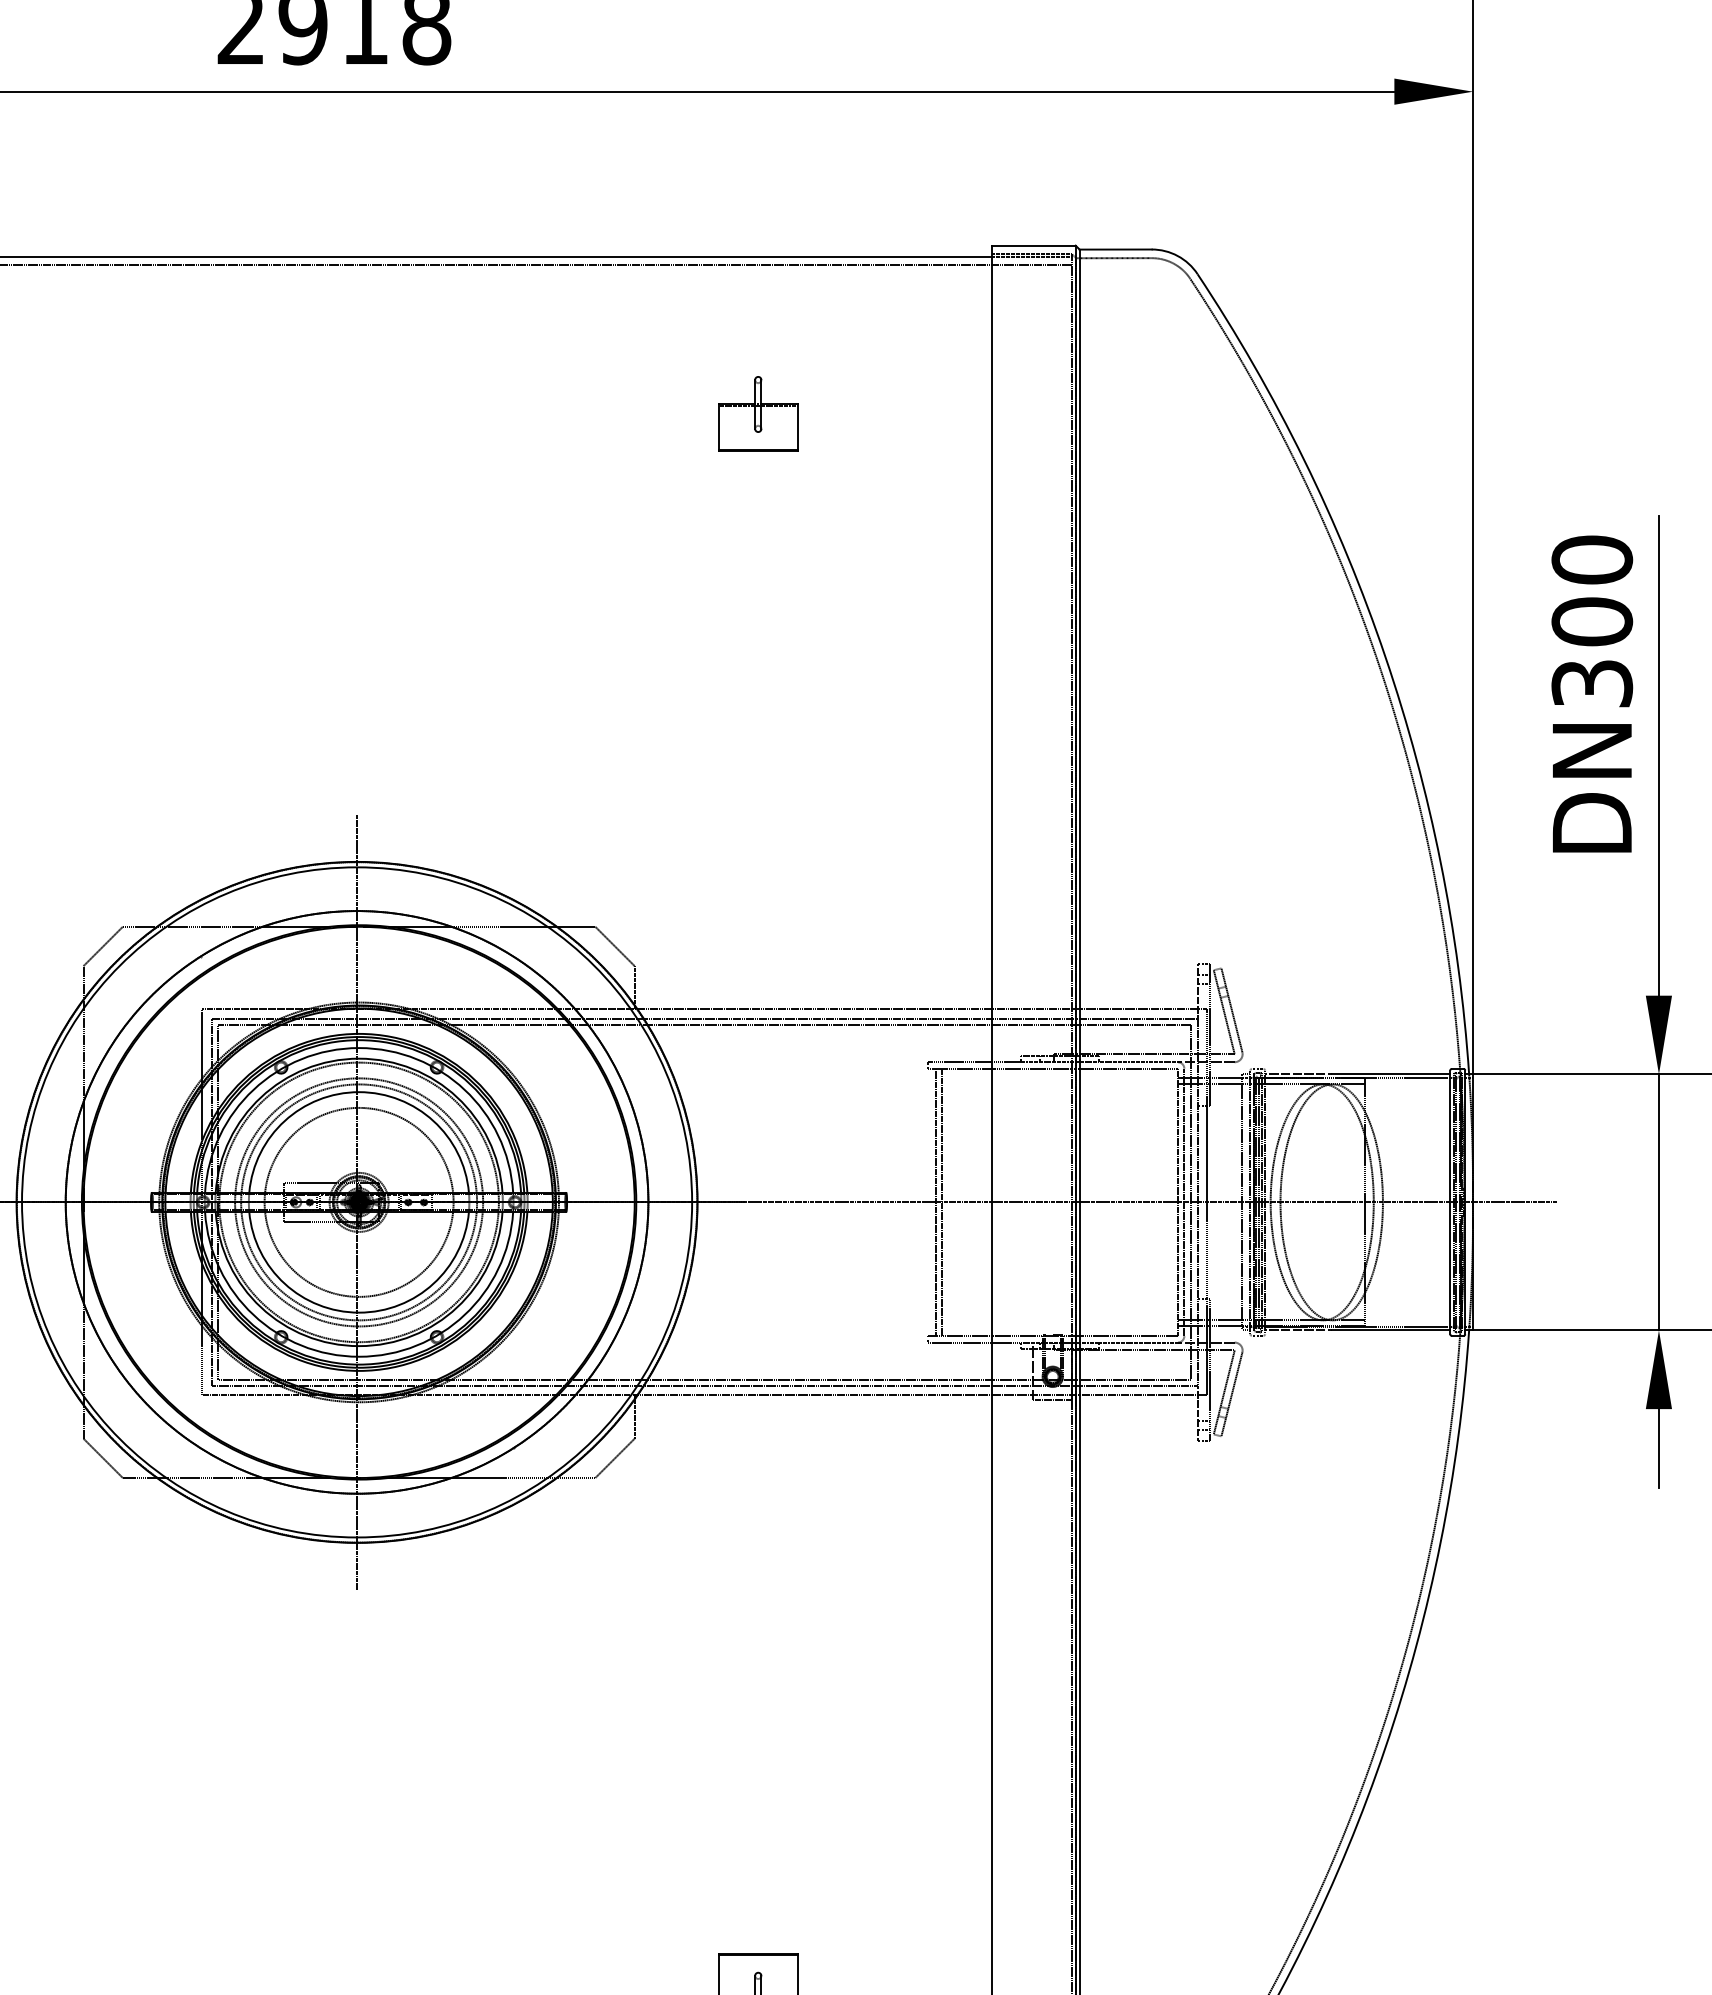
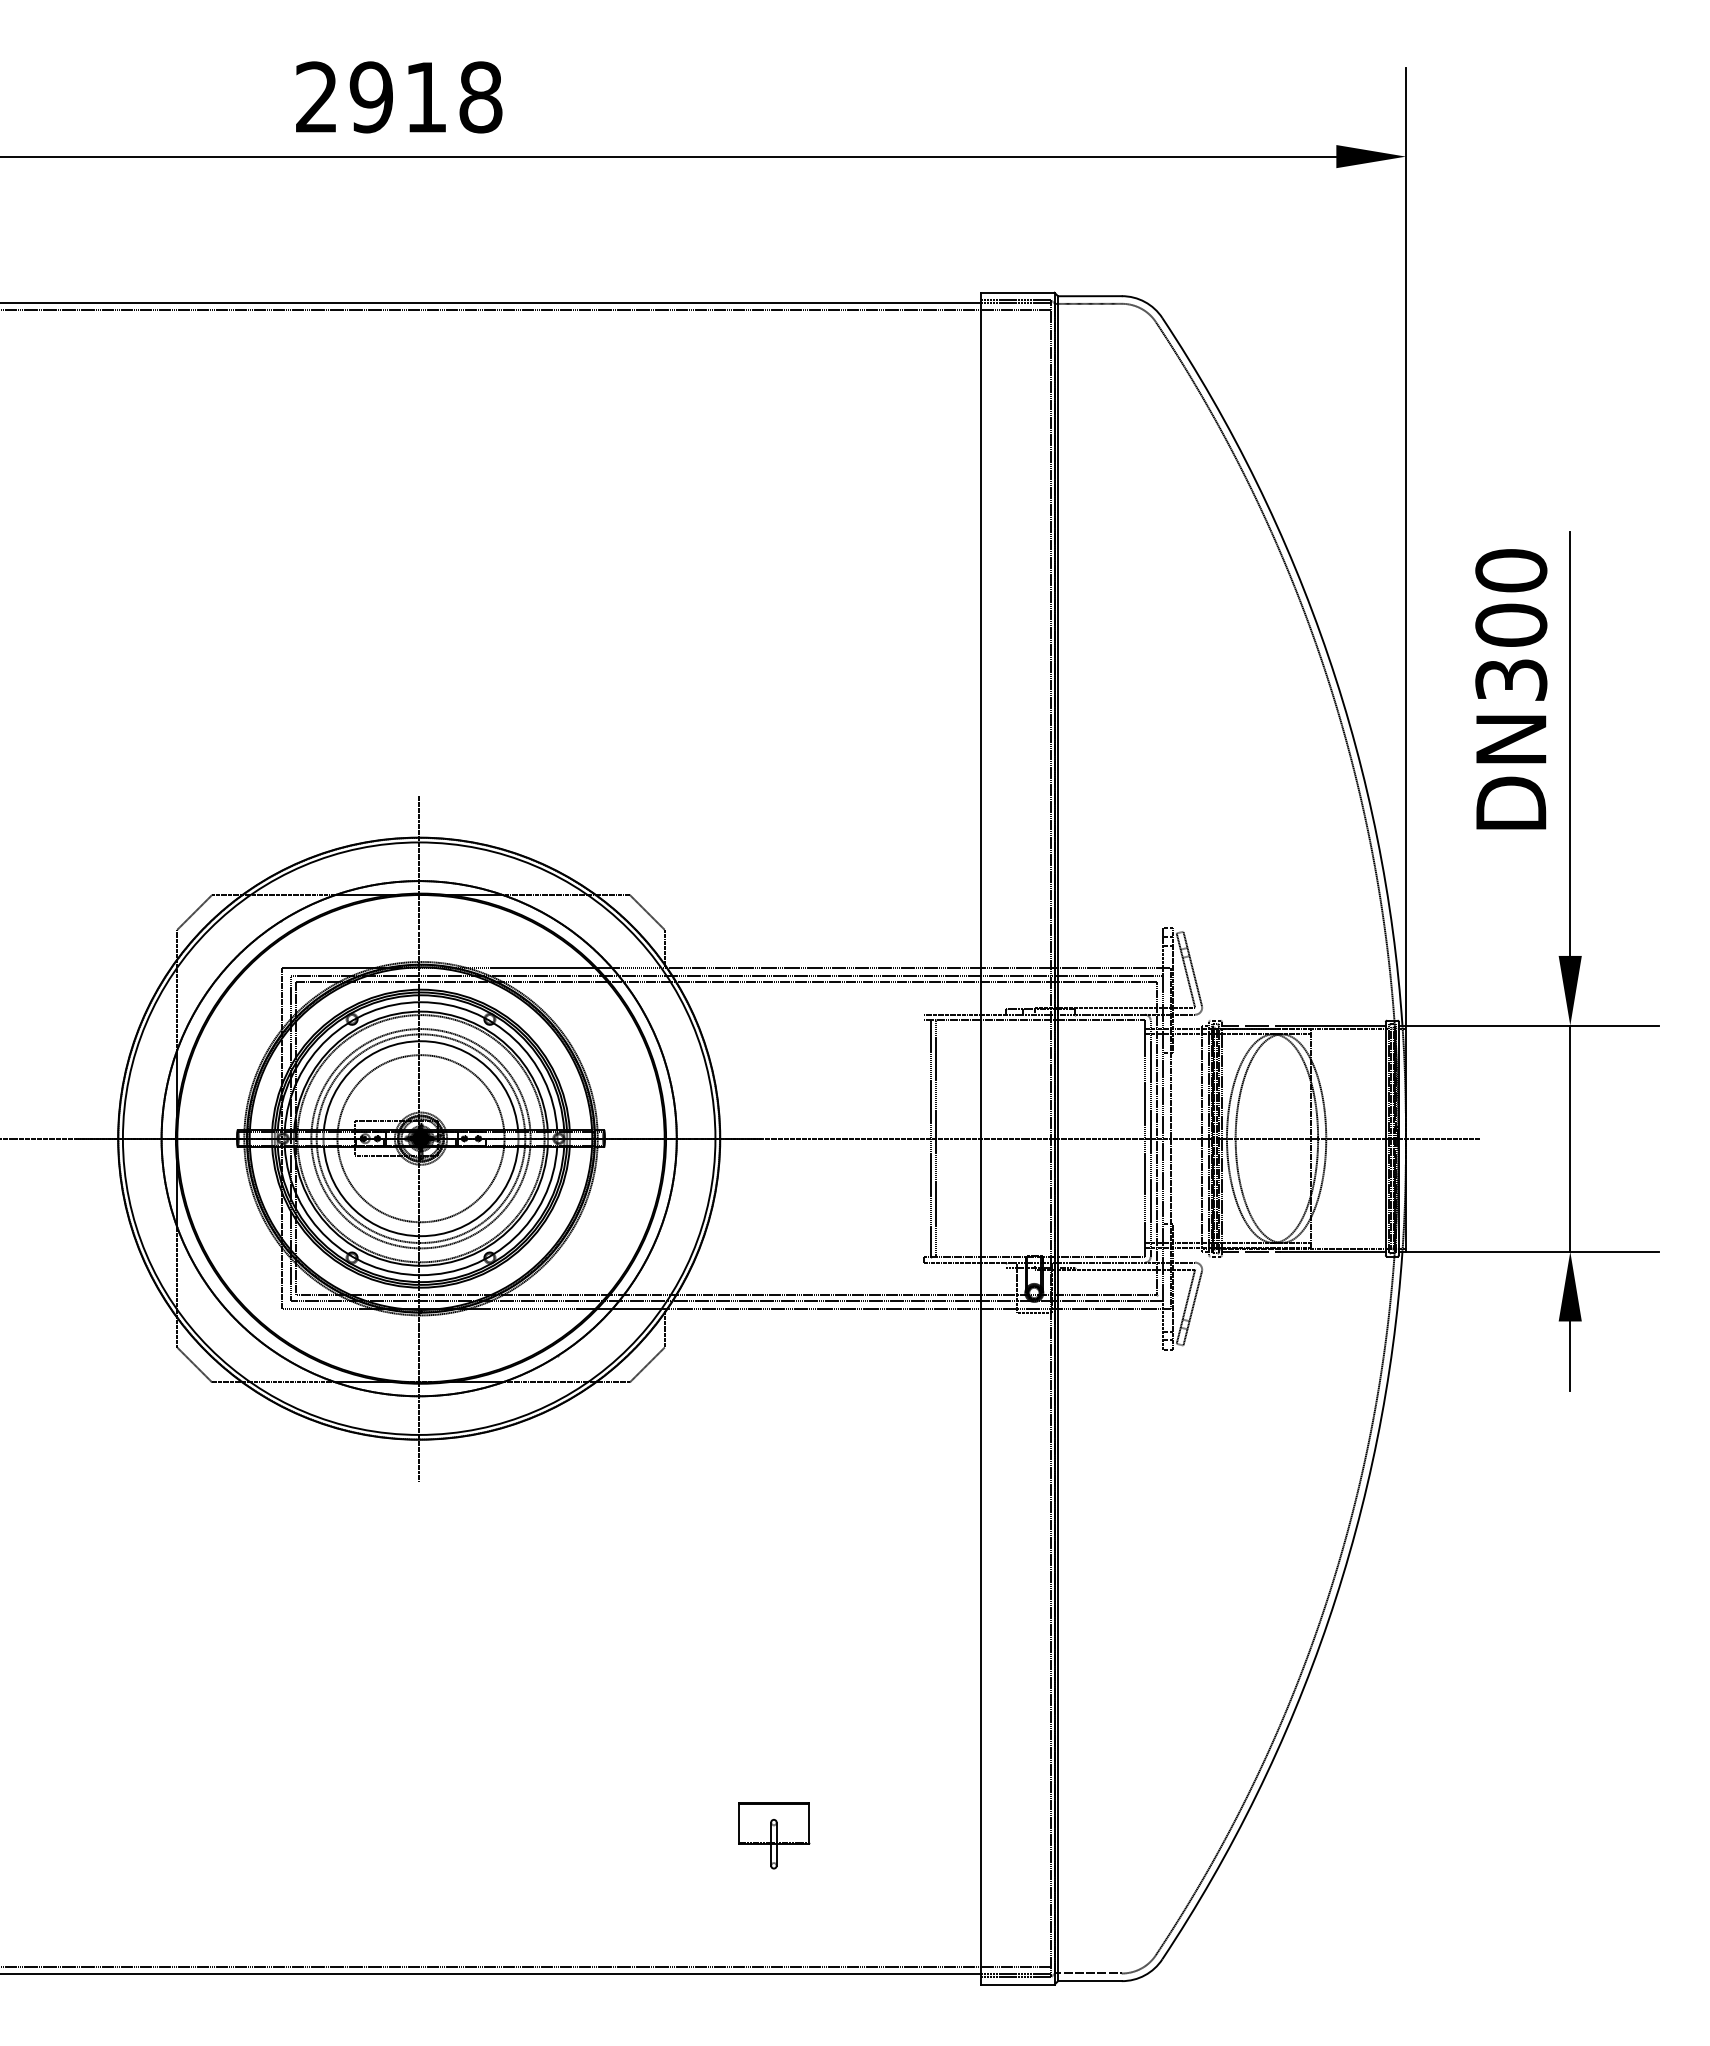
part: (757, 413) -> (773, 441), removed

